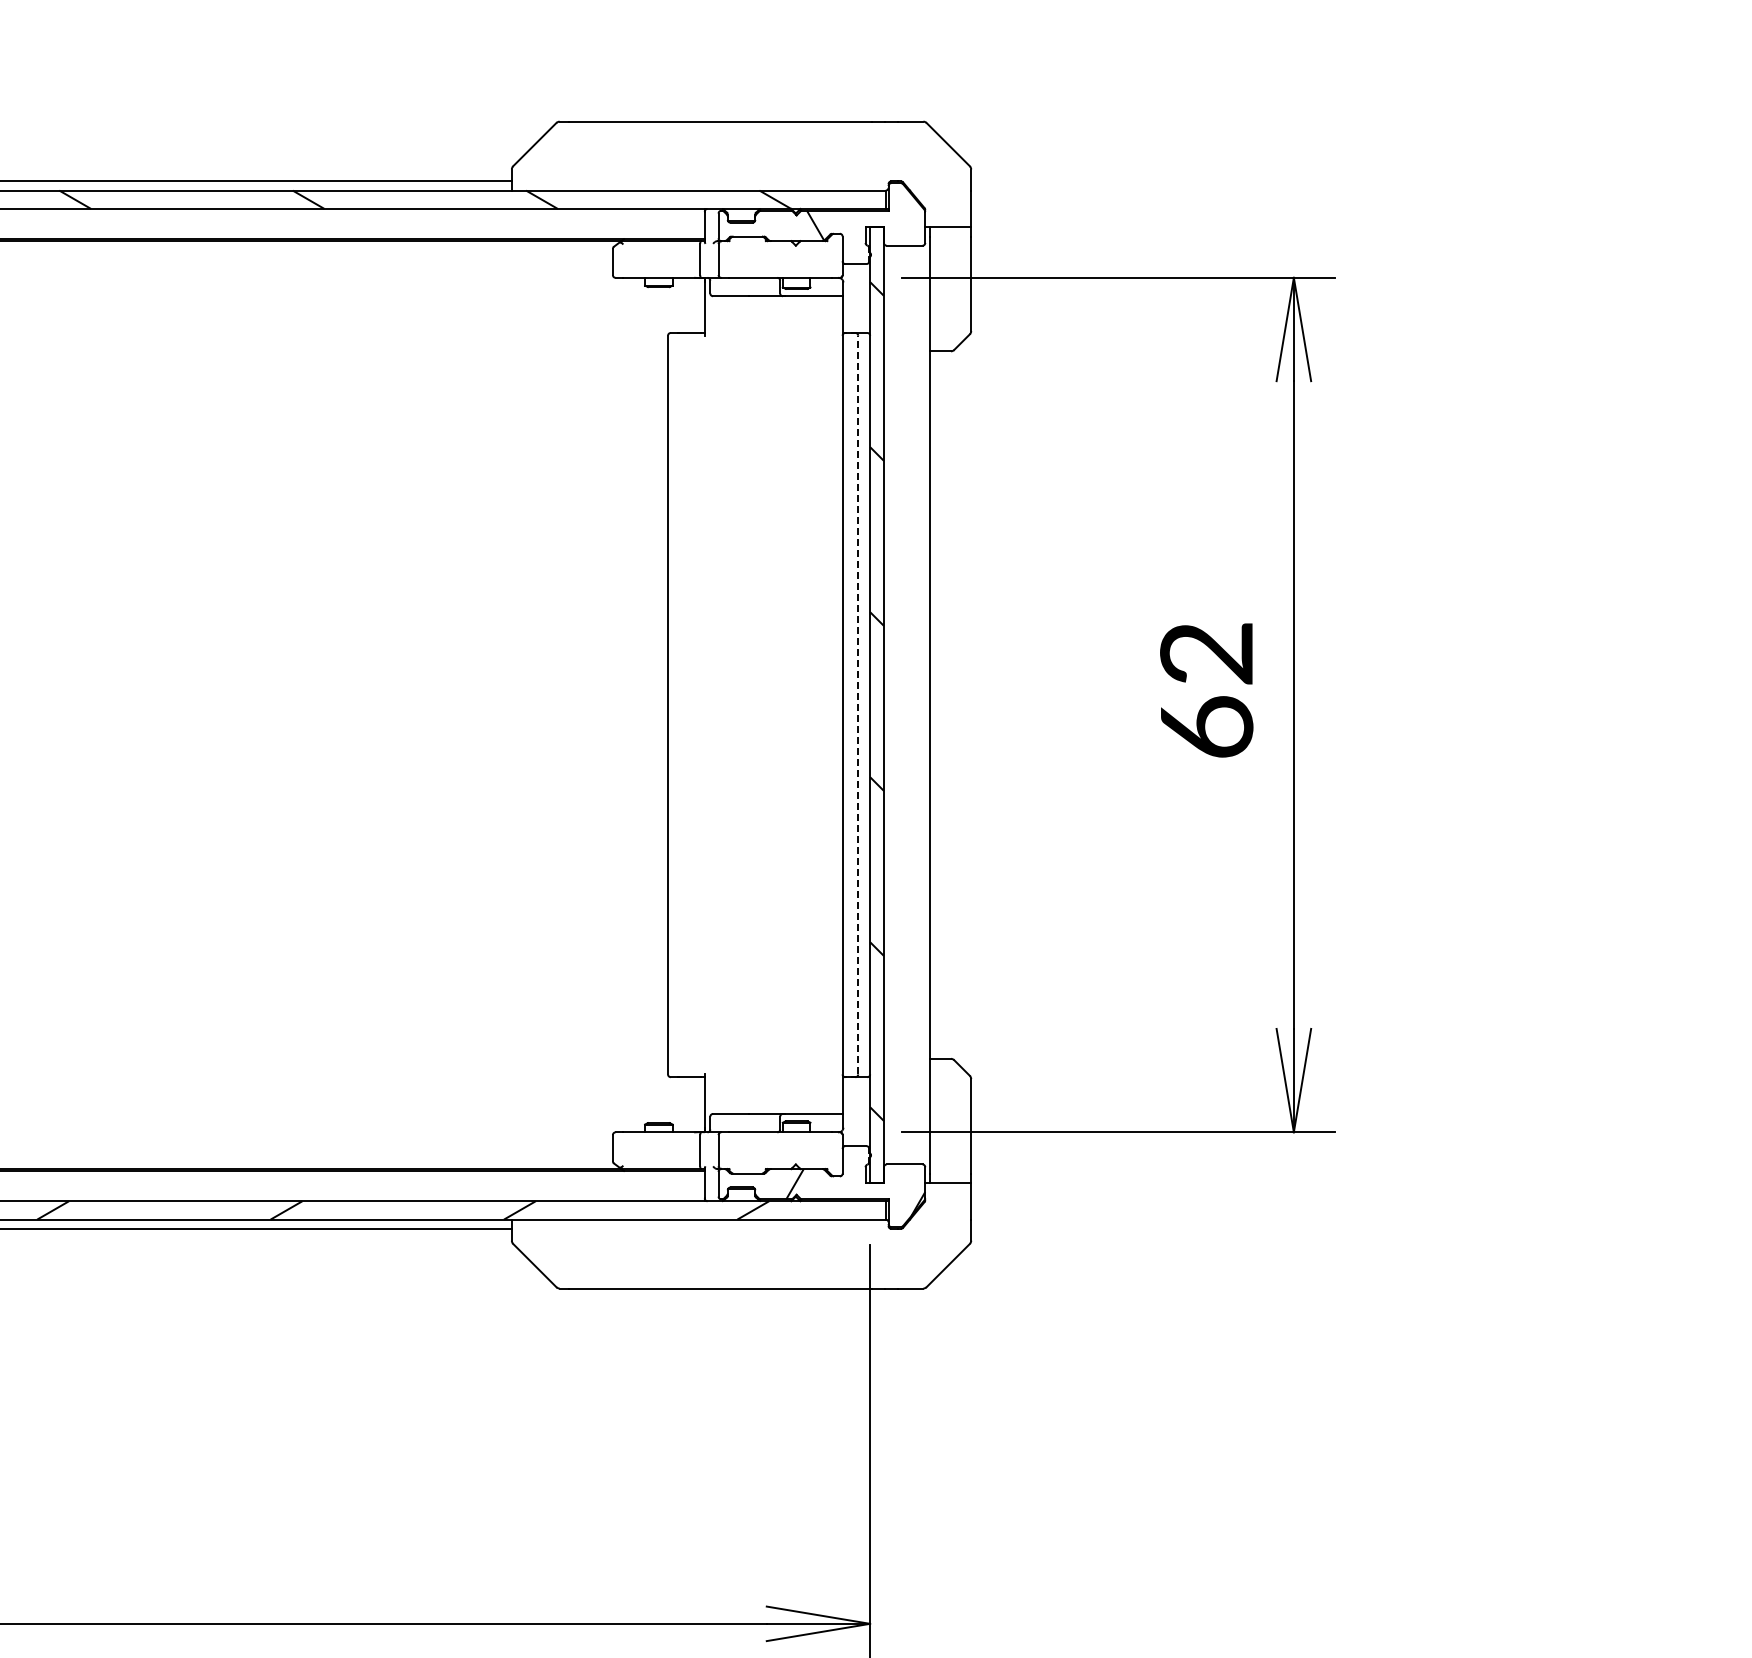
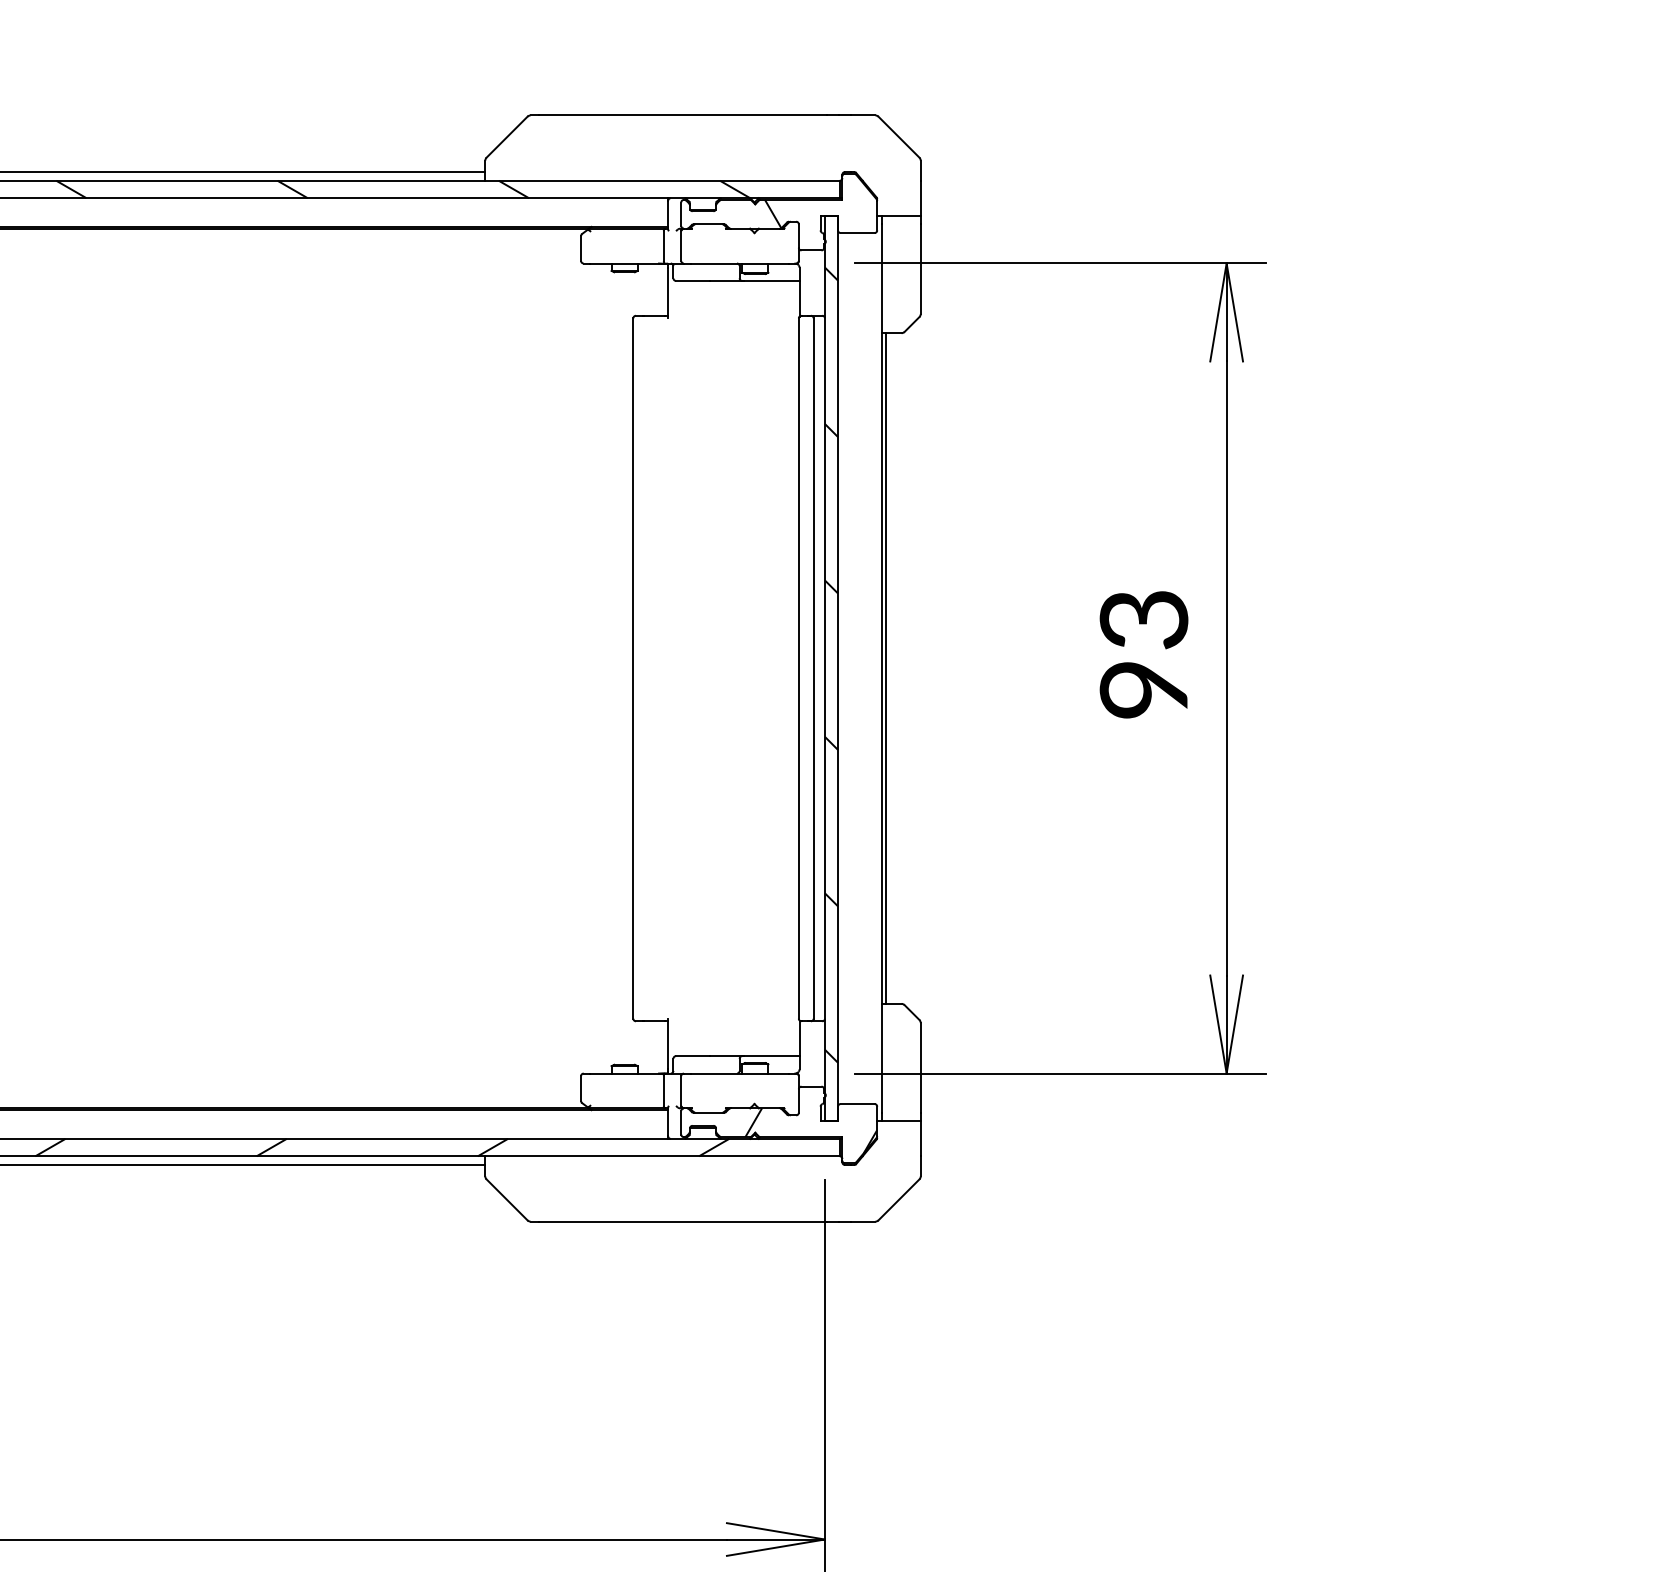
text: (1206, 690) -> (1143, 654), 62 -> 93
line: (858, 704) -> (813, 667), dashed -> solid
line: (934, 704) -> (885, 667), added

